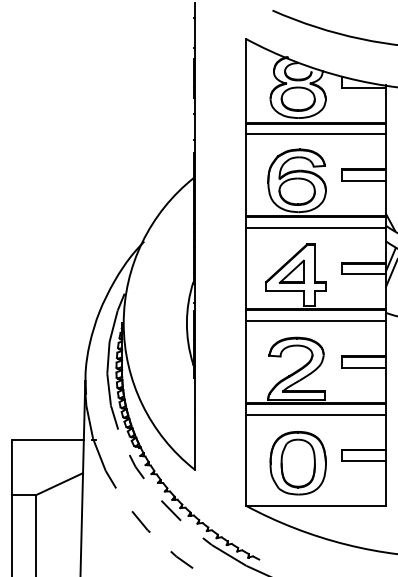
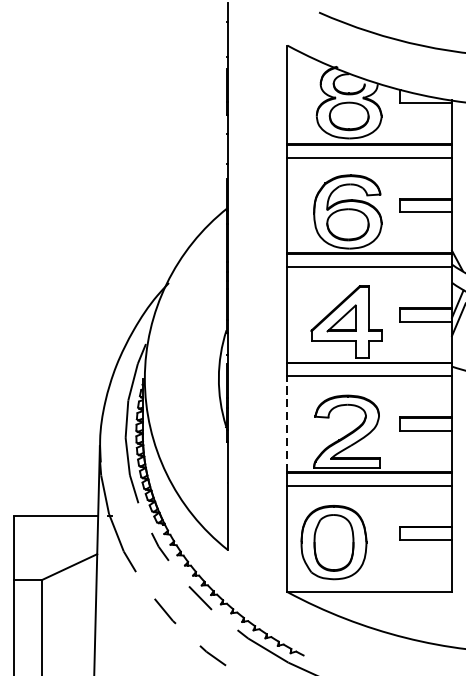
line: (245, 361) -> (287, 423), solid -> dashed
part: (297, 463) -> (333, 542), moved

